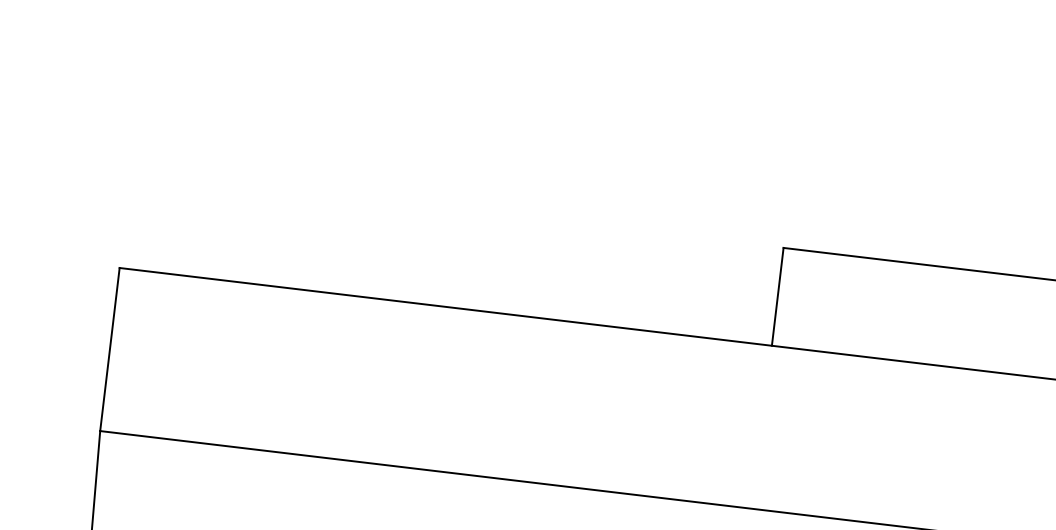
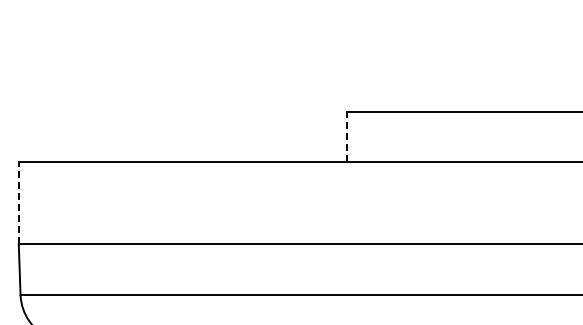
line: (777, 297) -> (347, 137), solid -> dashed
line: (109, 348) -> (18, 202), solid -> dashed

